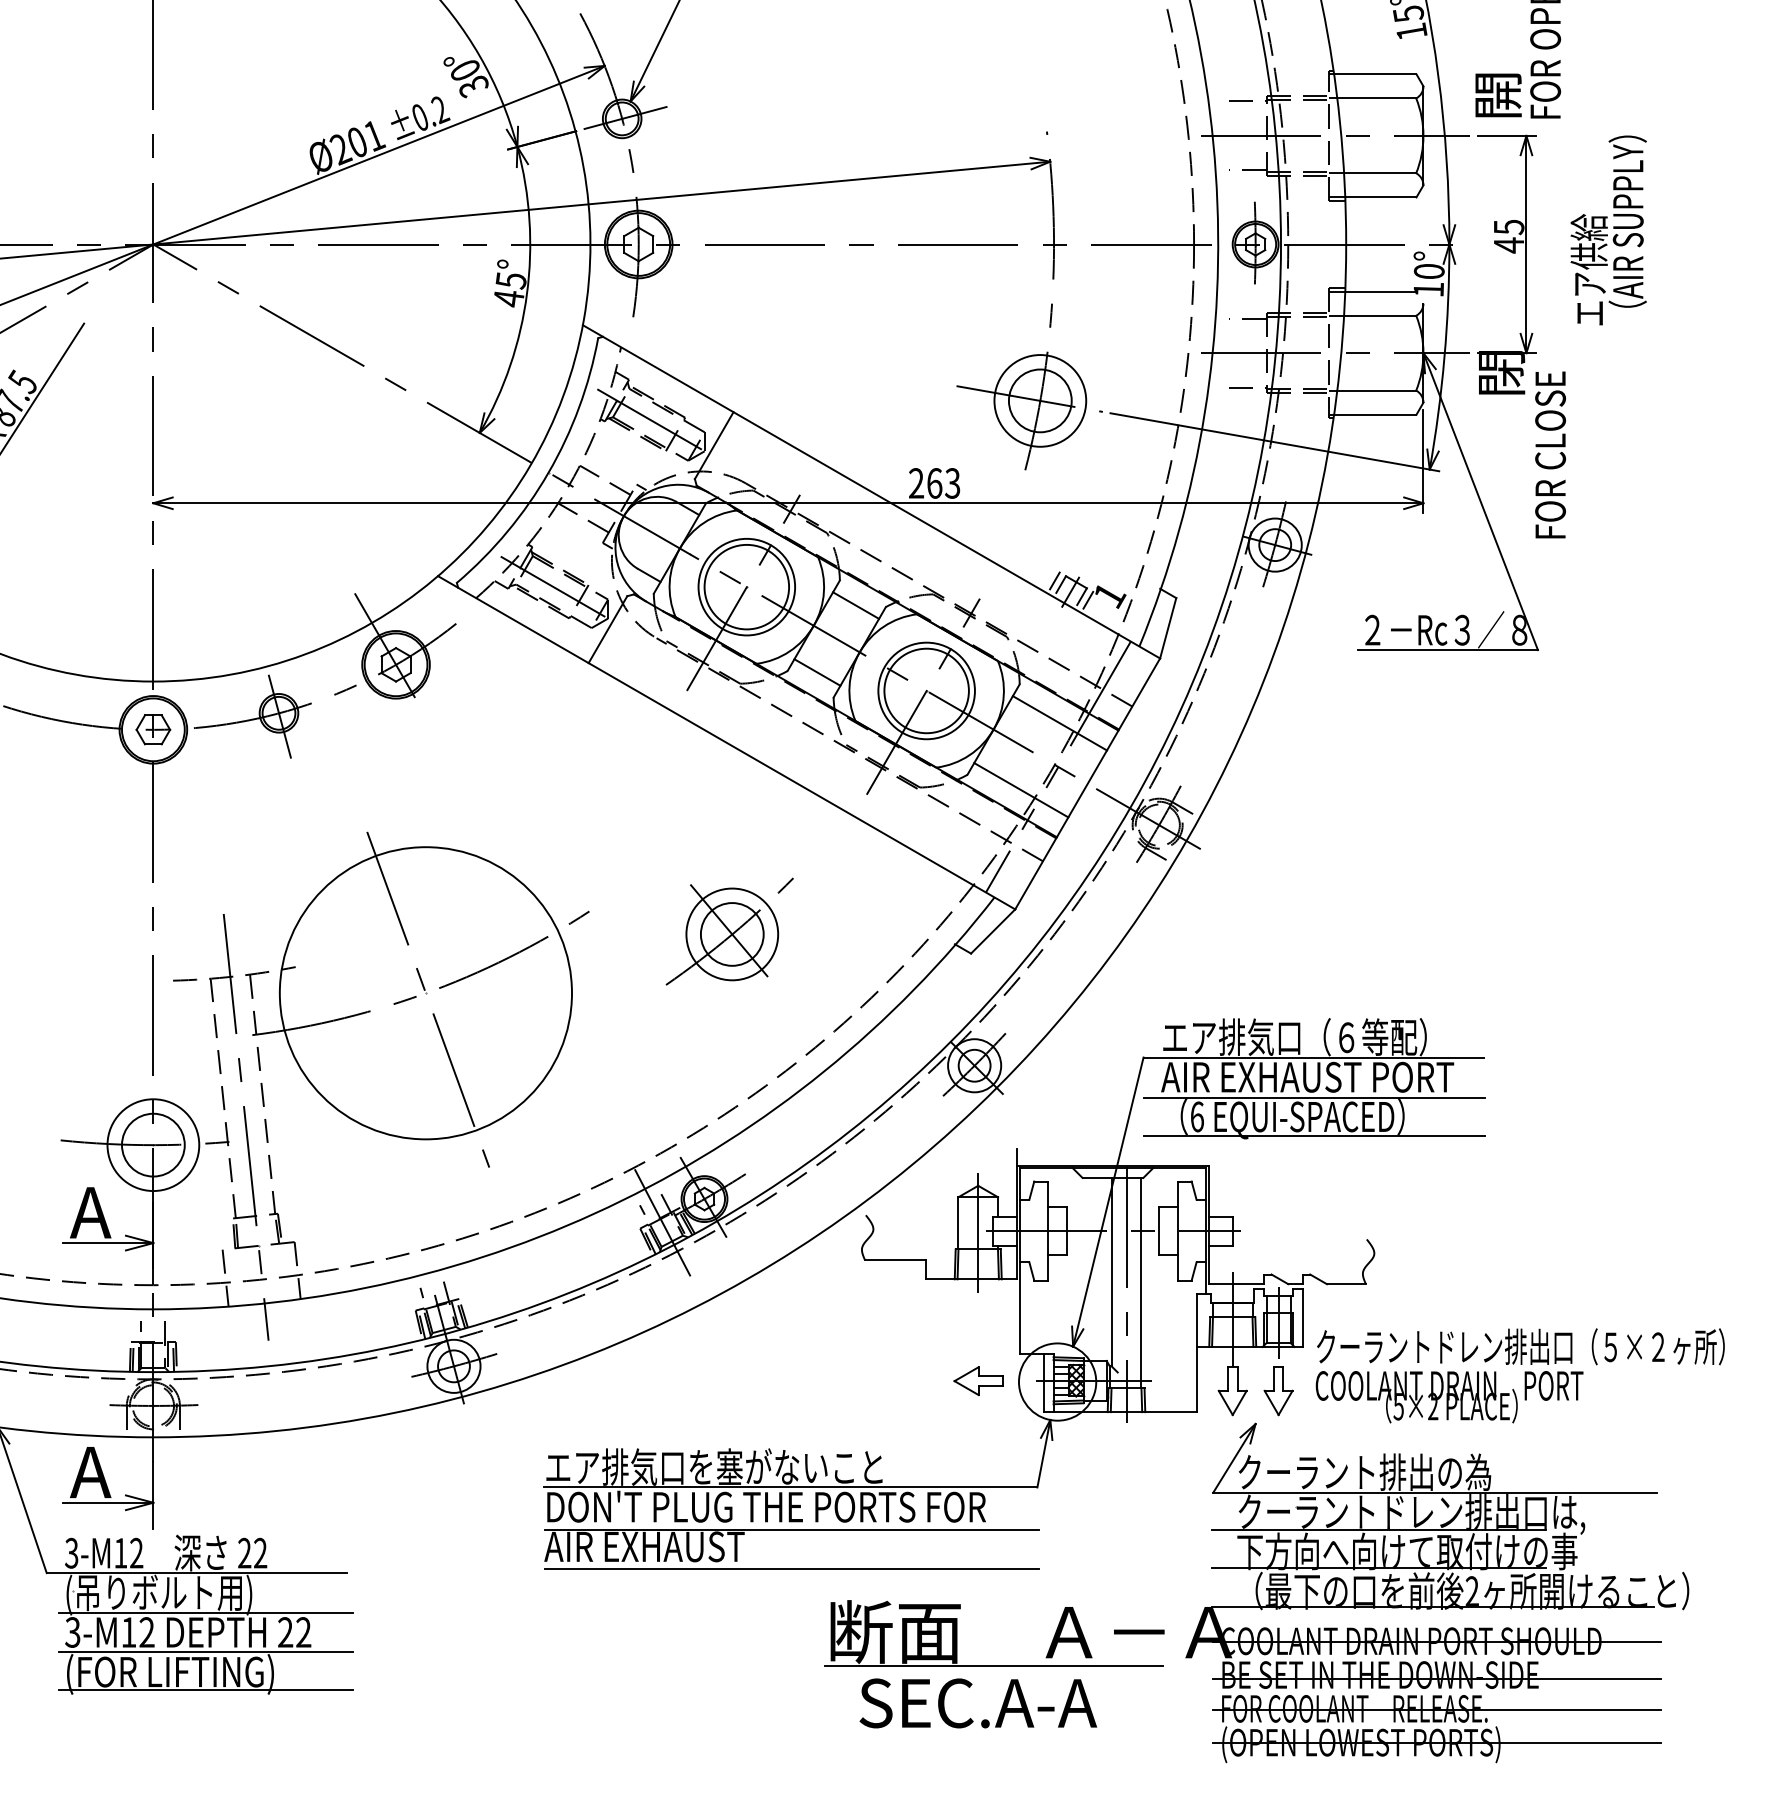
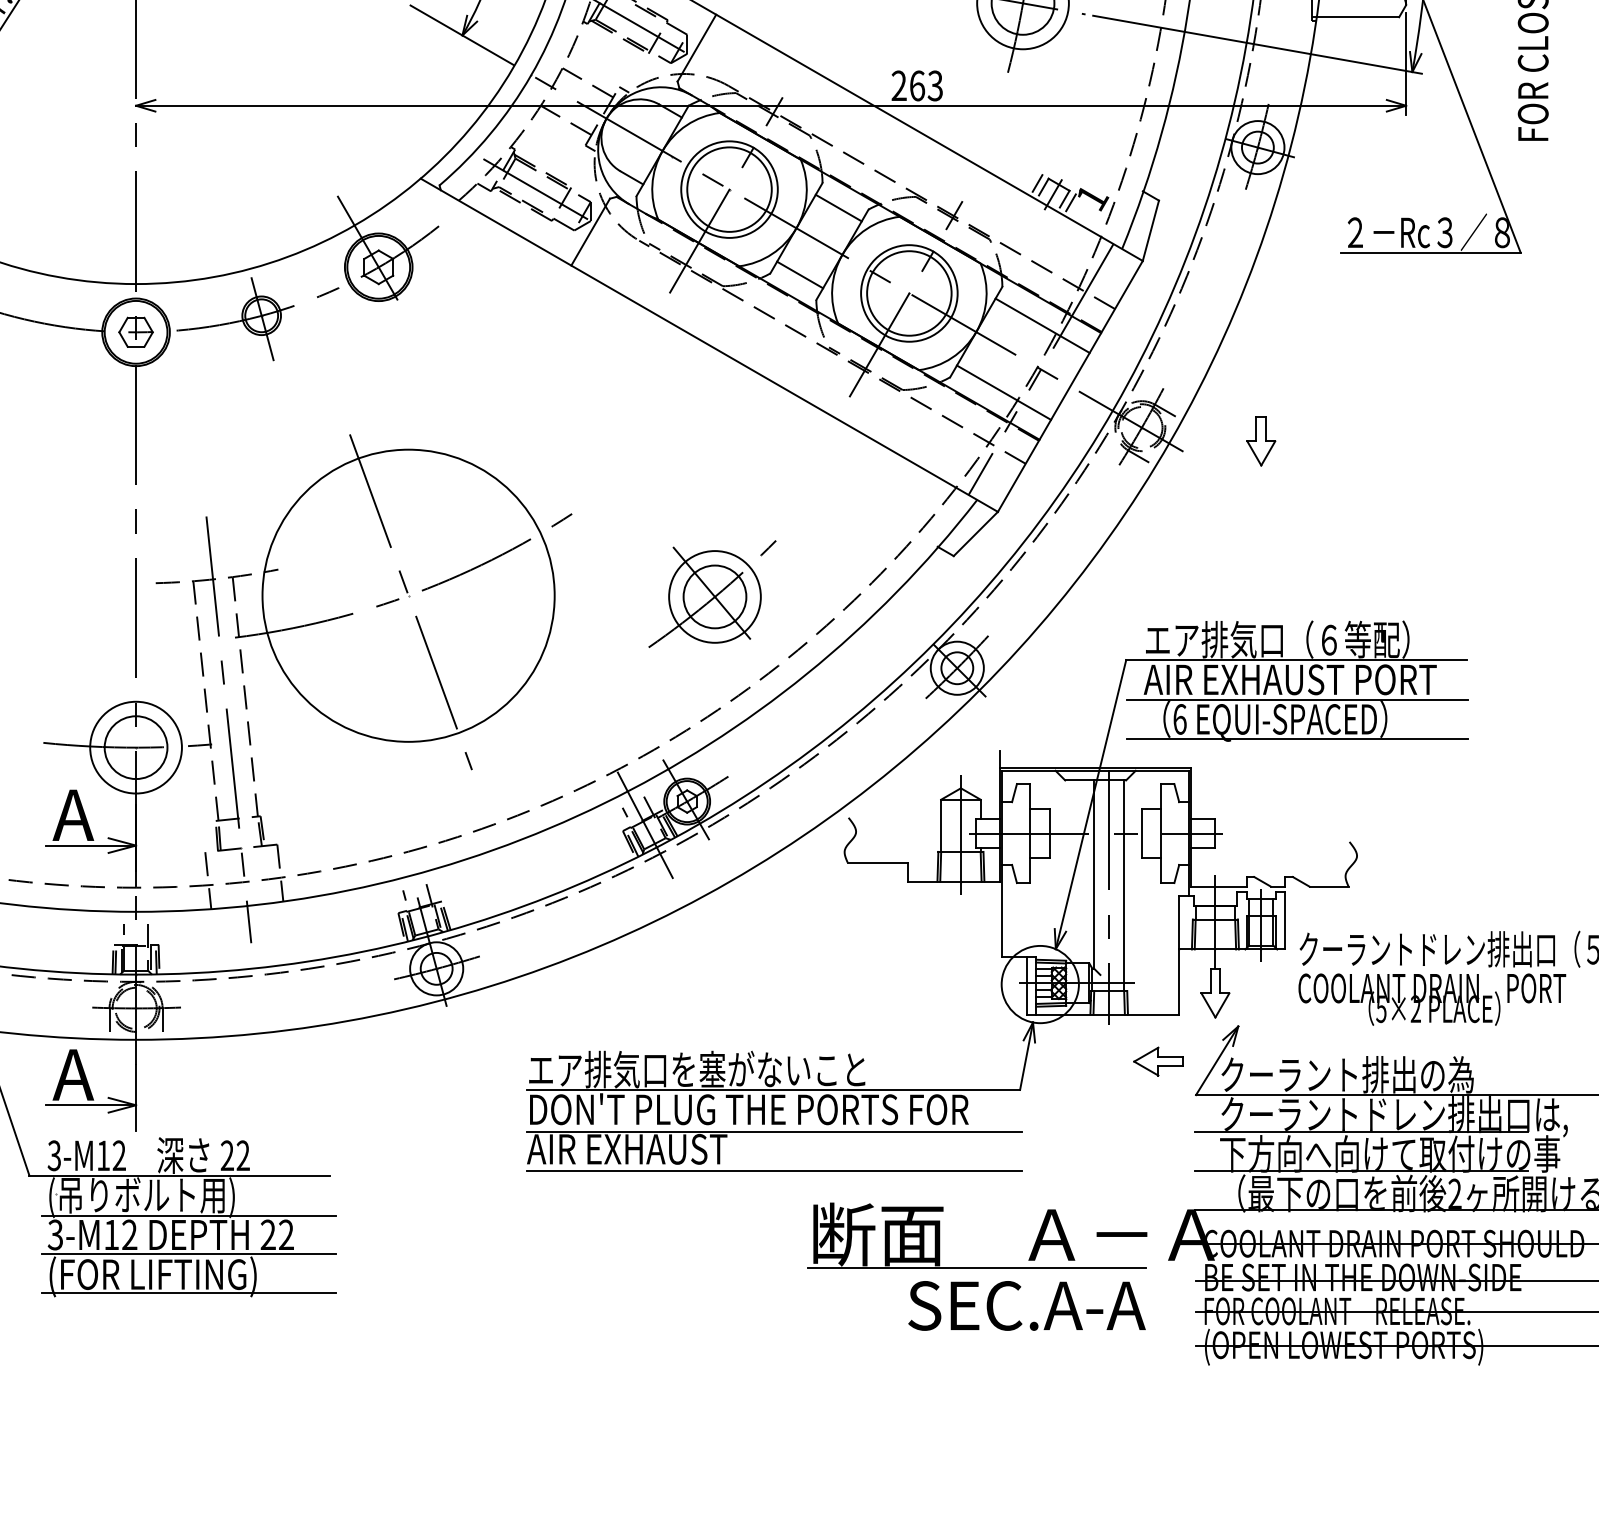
part: (729, 931) -> (712, 594), moved
part: (978, 1380) -> (1158, 1061), moved
part: (1278, 1391) -> (1261, 442), moved
text: (978, 1703) -> (1027, 1306), moved

